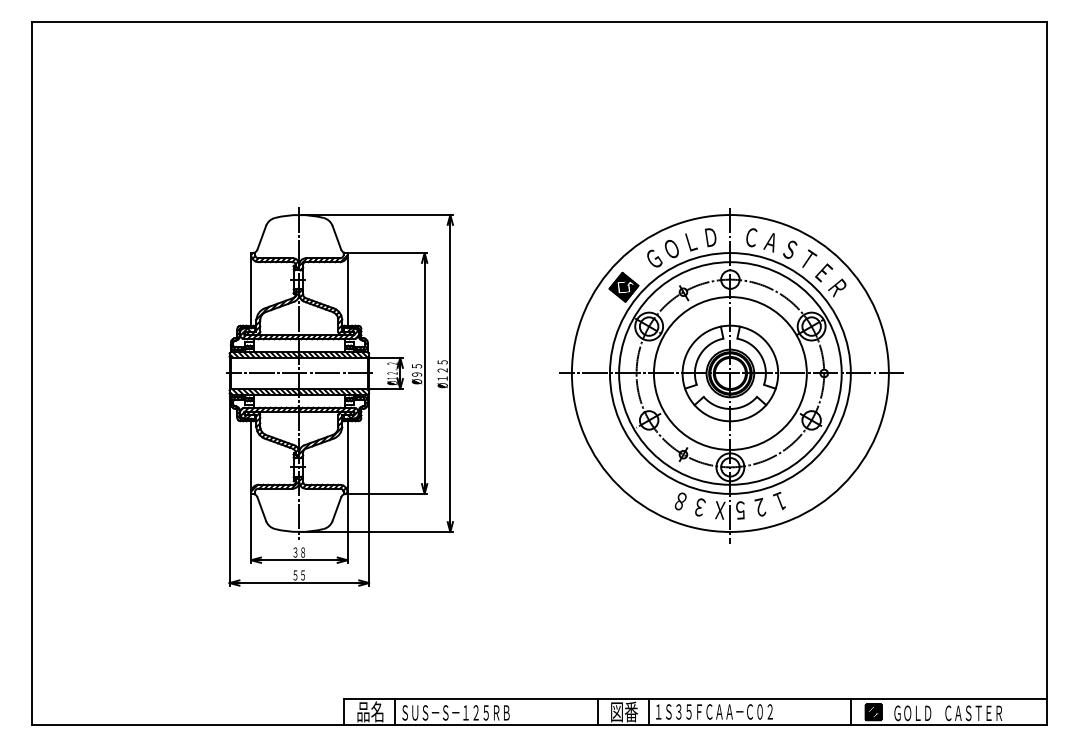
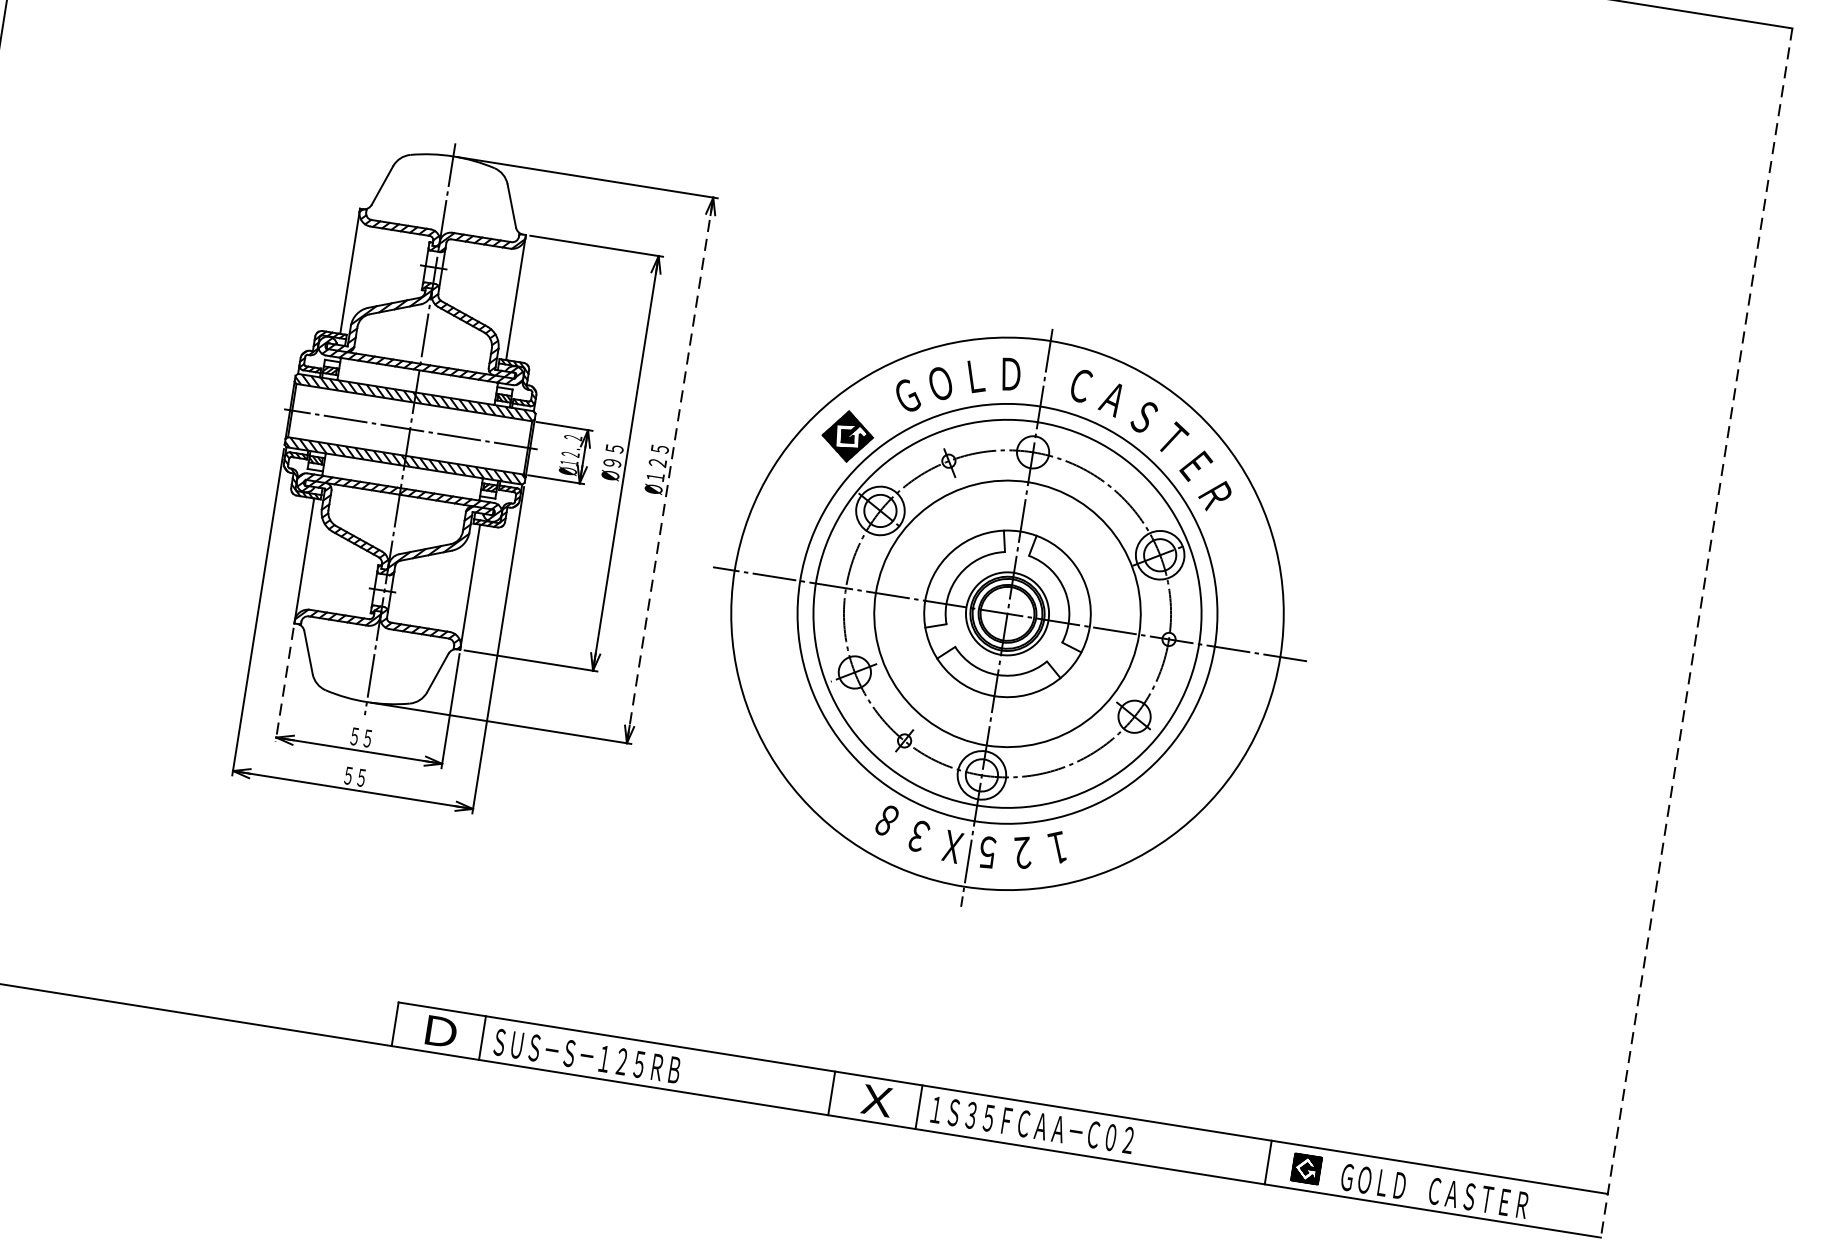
line: (450, 373) -> (670, 470), solid -> dashed
line: (1046, 373) -> (1696, 632), solid -> dashed
part: (731, 375) -> (1008, 617), moved
line: (251, 530) -> (284, 686), solid -> dashed
text: (299, 552) -> (361, 737), ３８ -> ５５
text: (370, 711) -> (440, 1030), 品名 -> Ｄ
text: (624, 711) -> (877, 1099), 図番 -> Ｘ

